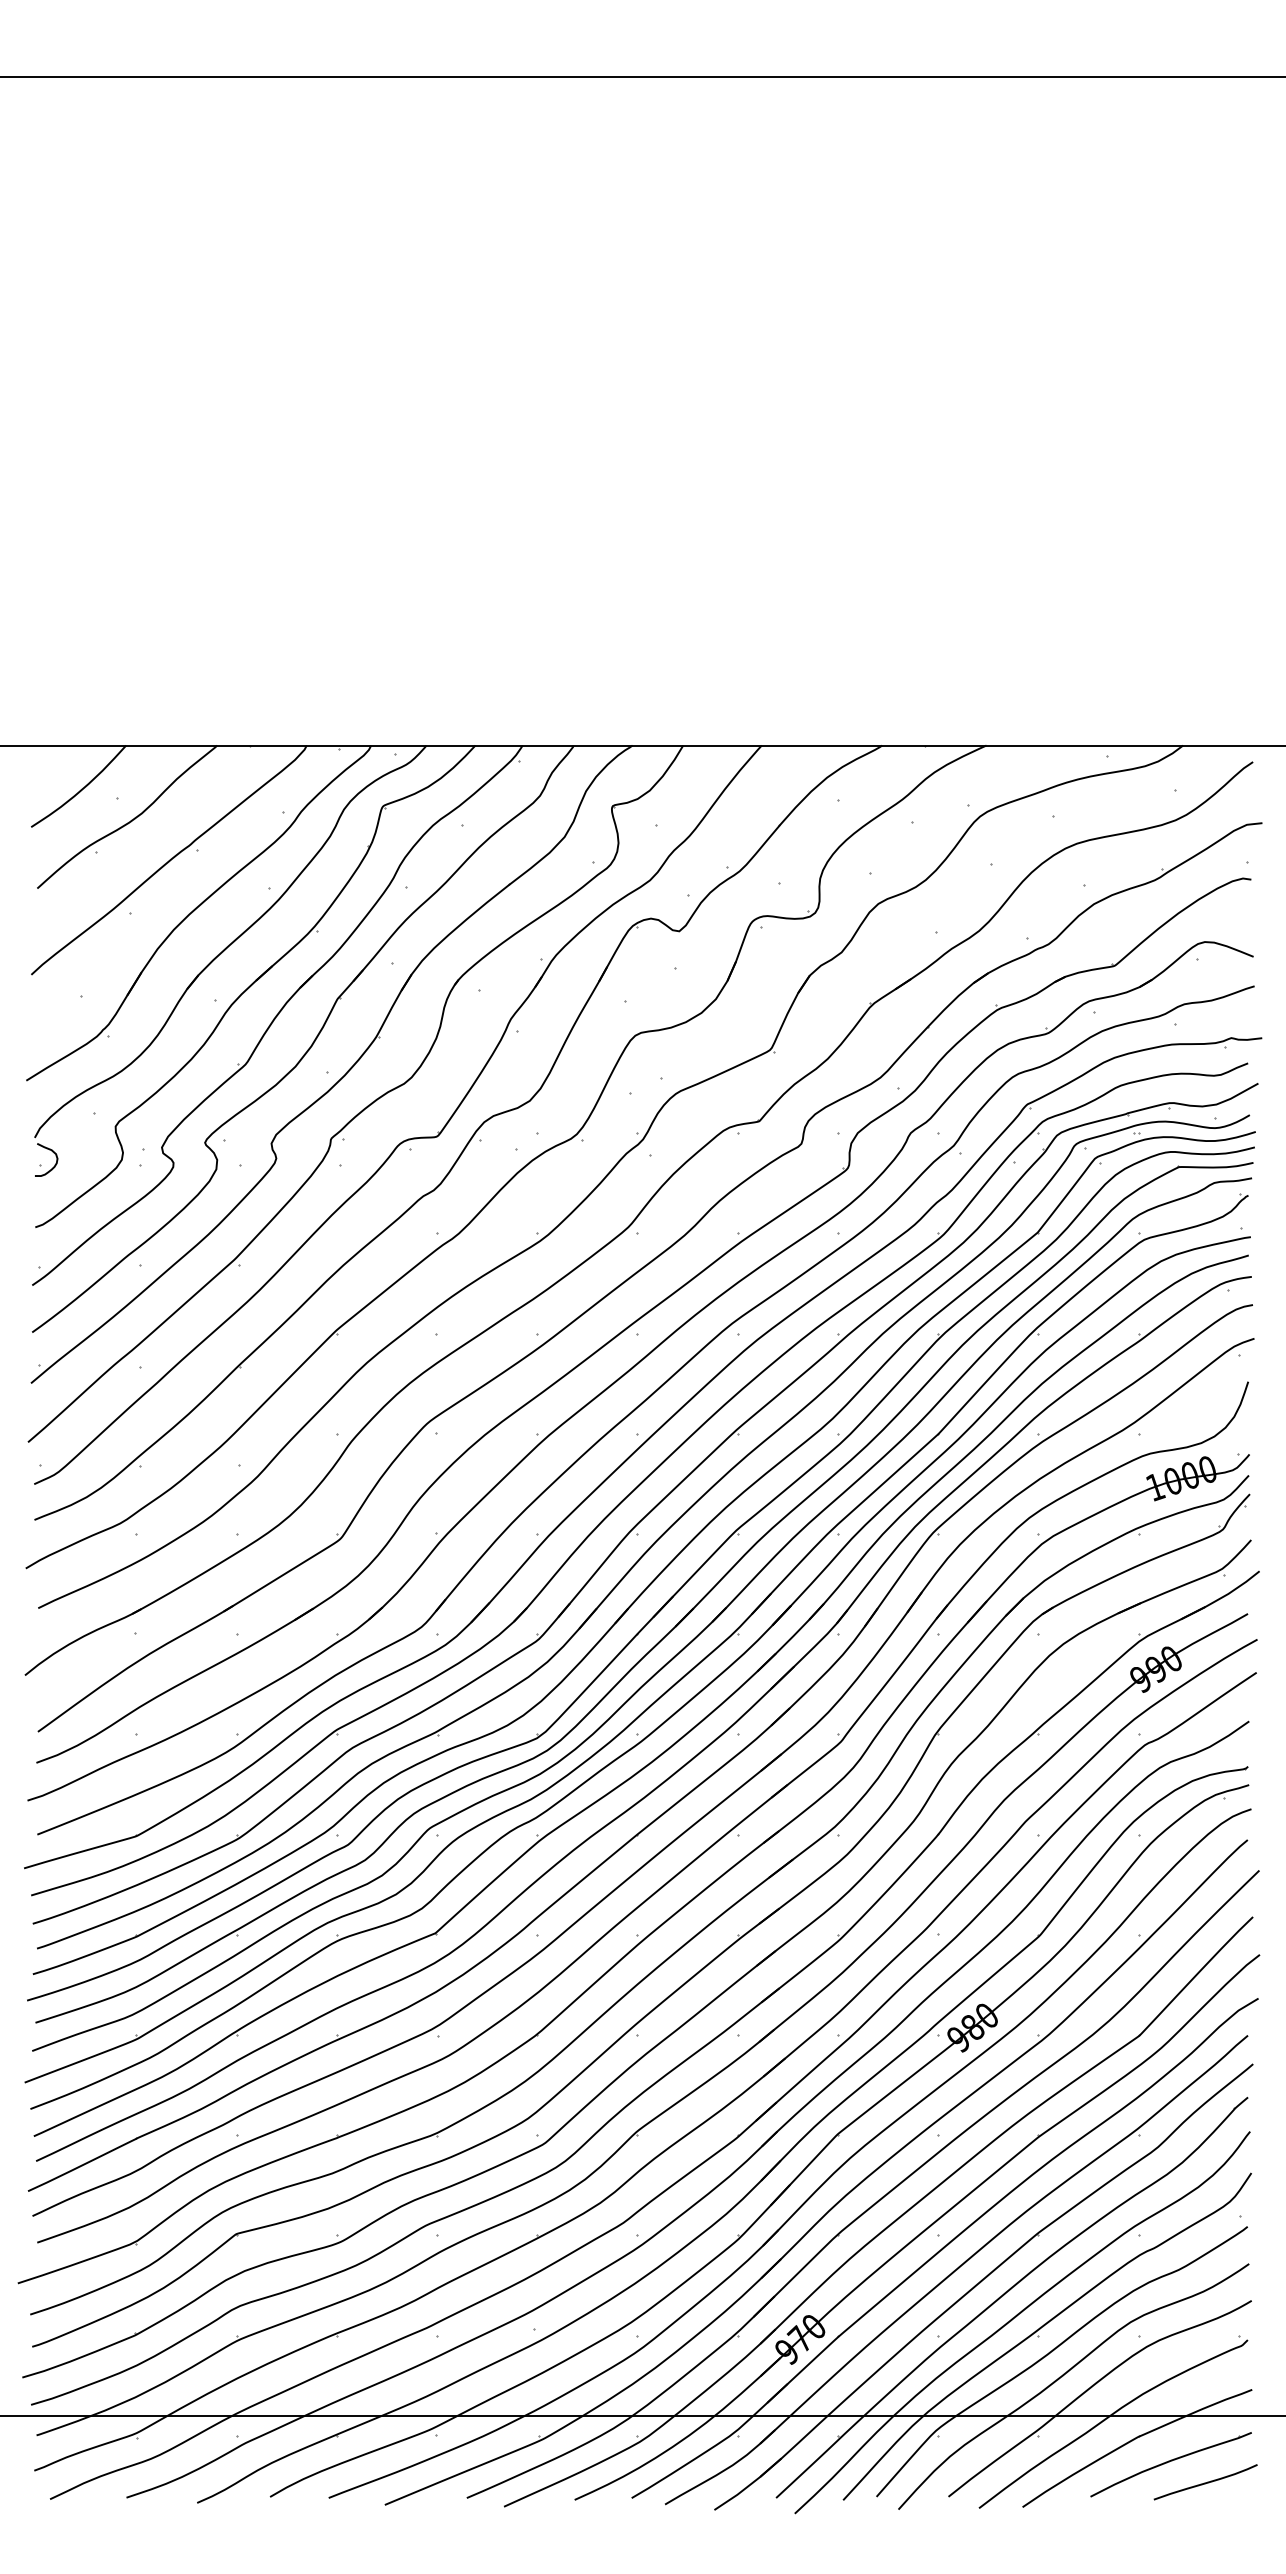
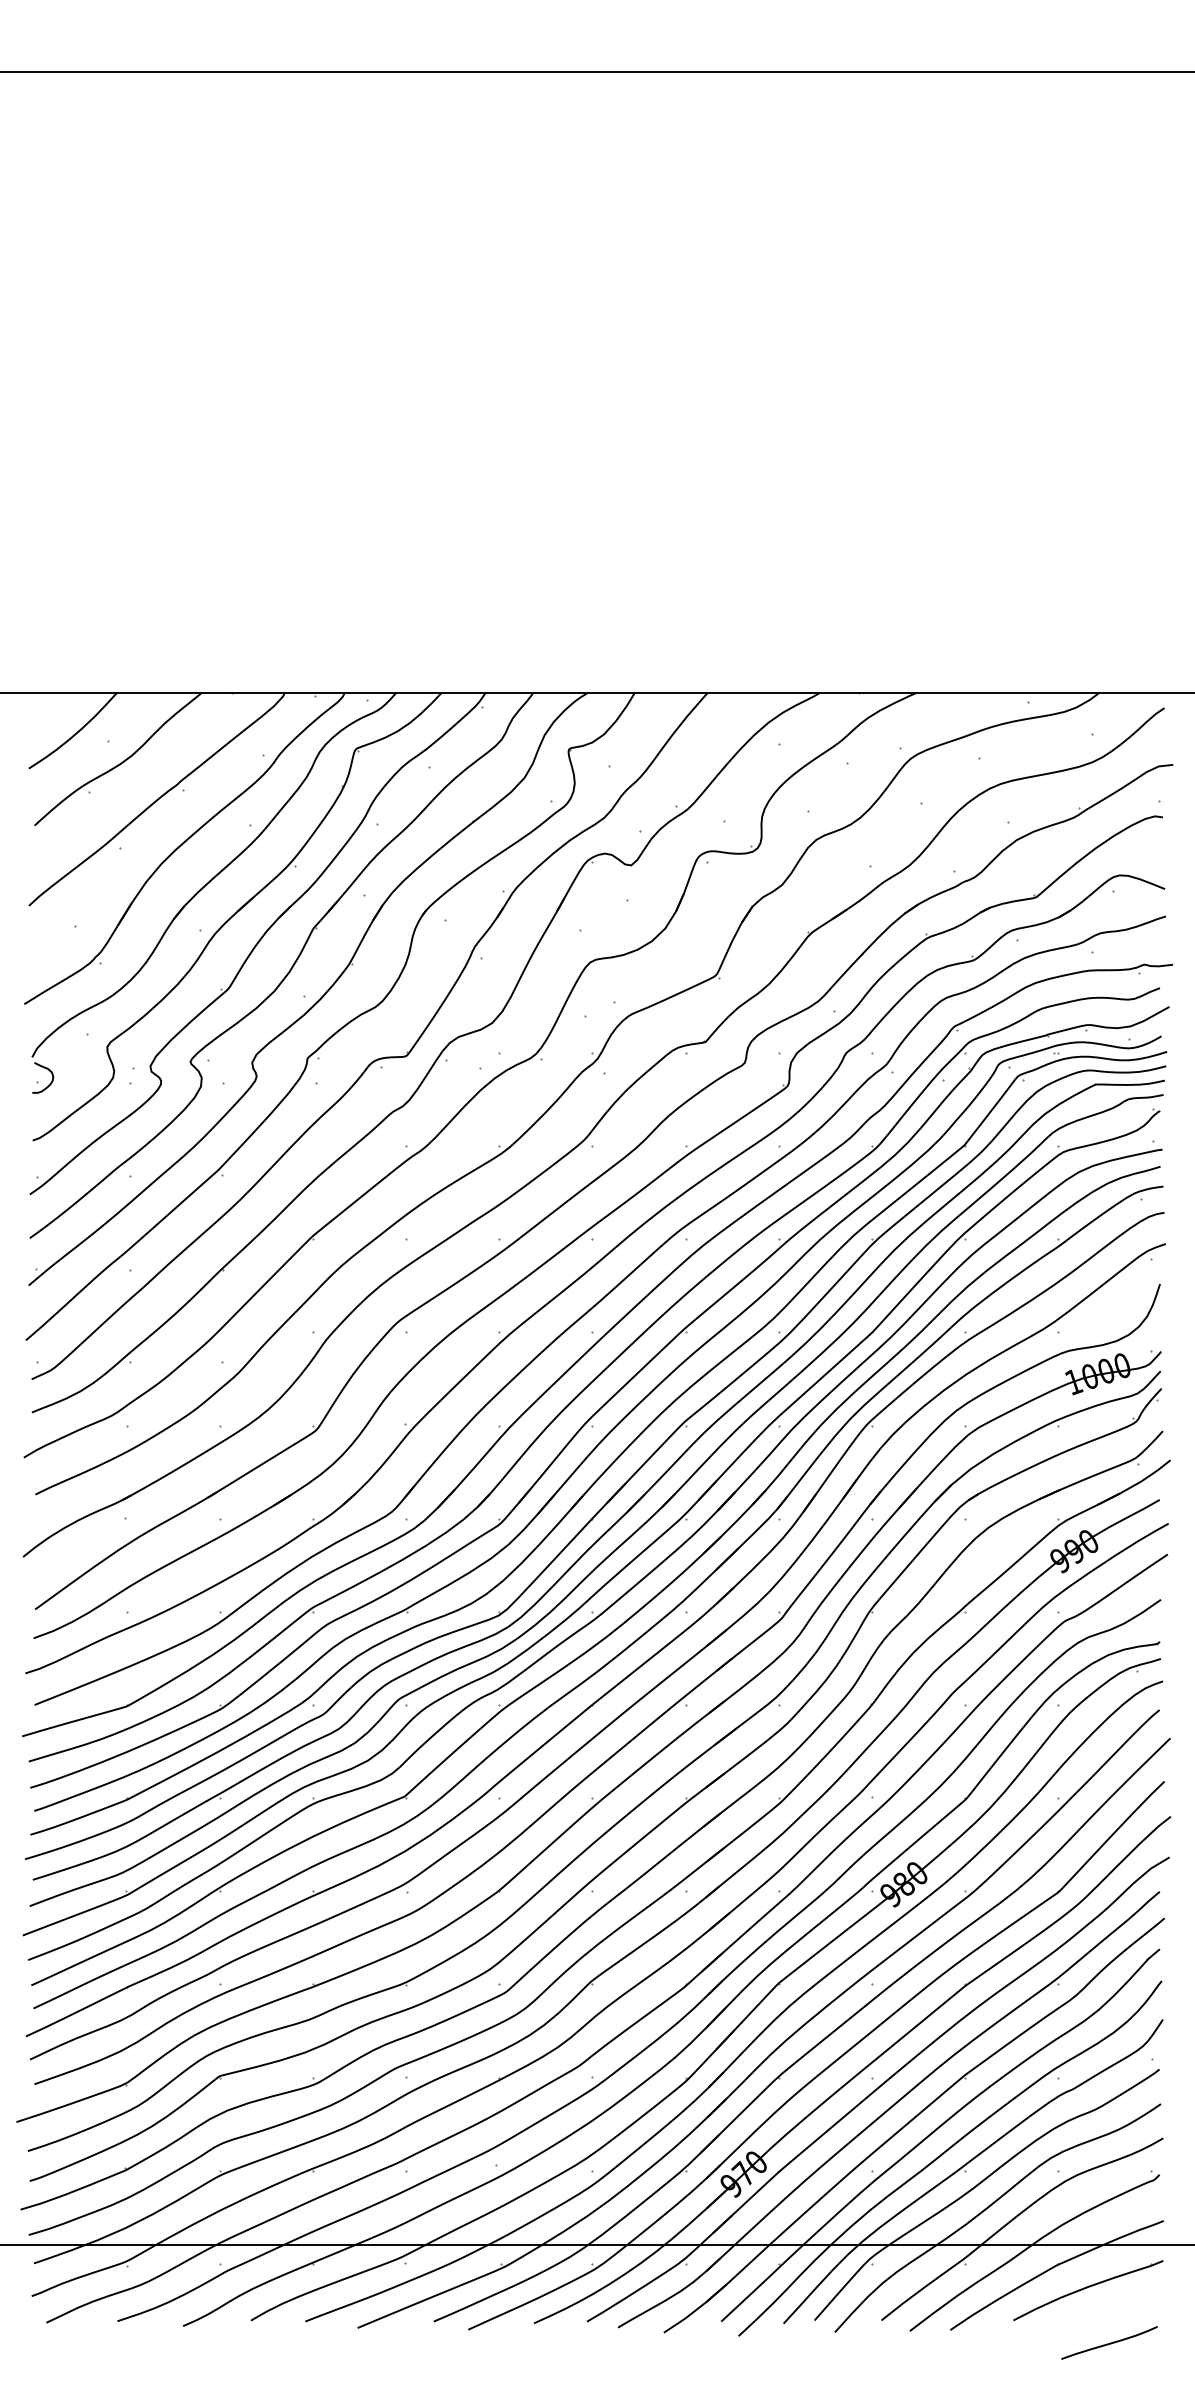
curve: (1206, 2481) -> (1110, 2342), moved

